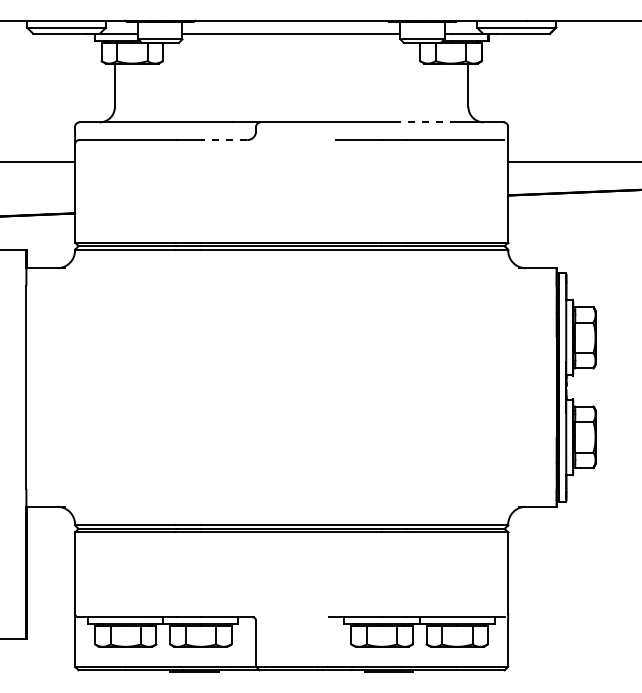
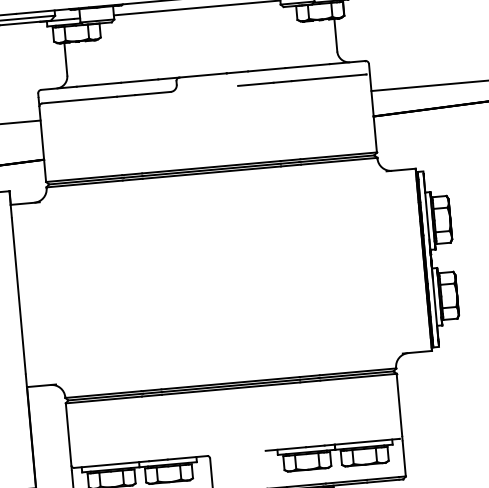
line: (427, 122) -> (307, 66), dashed -> solid
line: (223, 140) -> (152, 93), dashed -> solid

